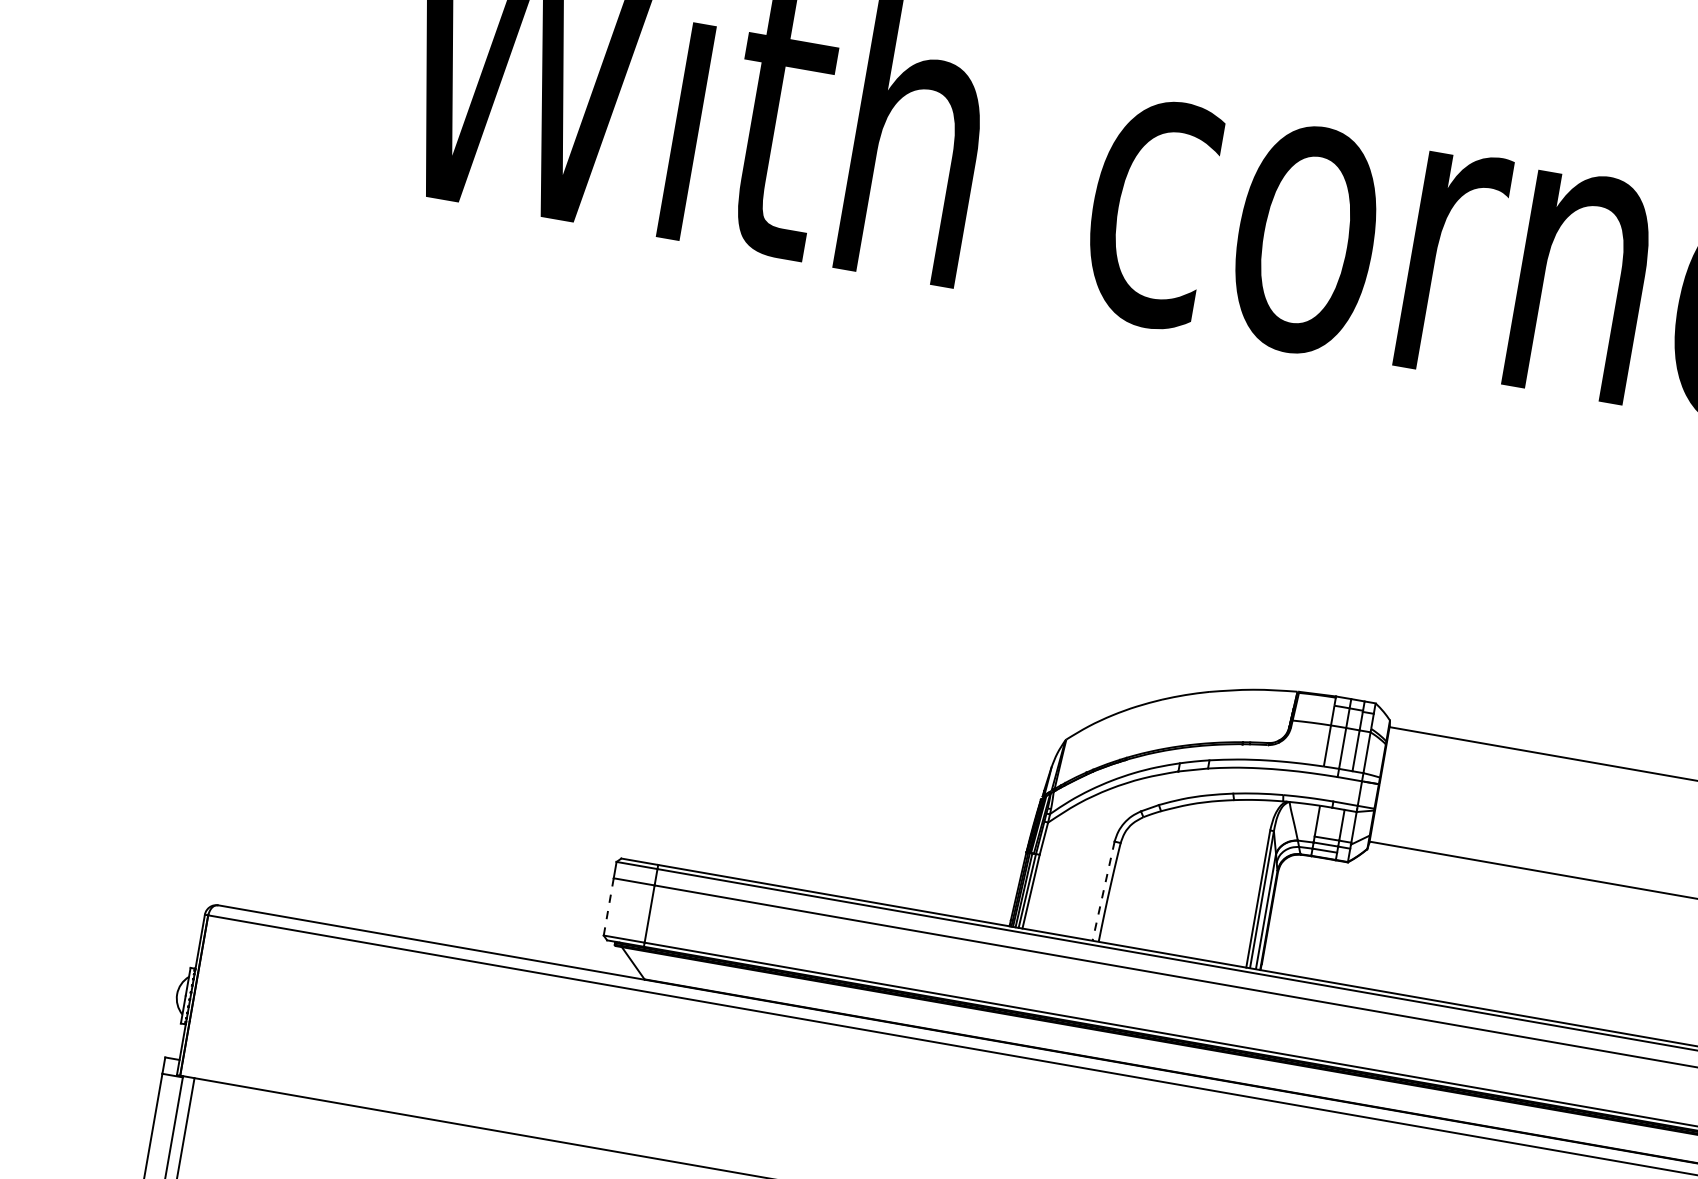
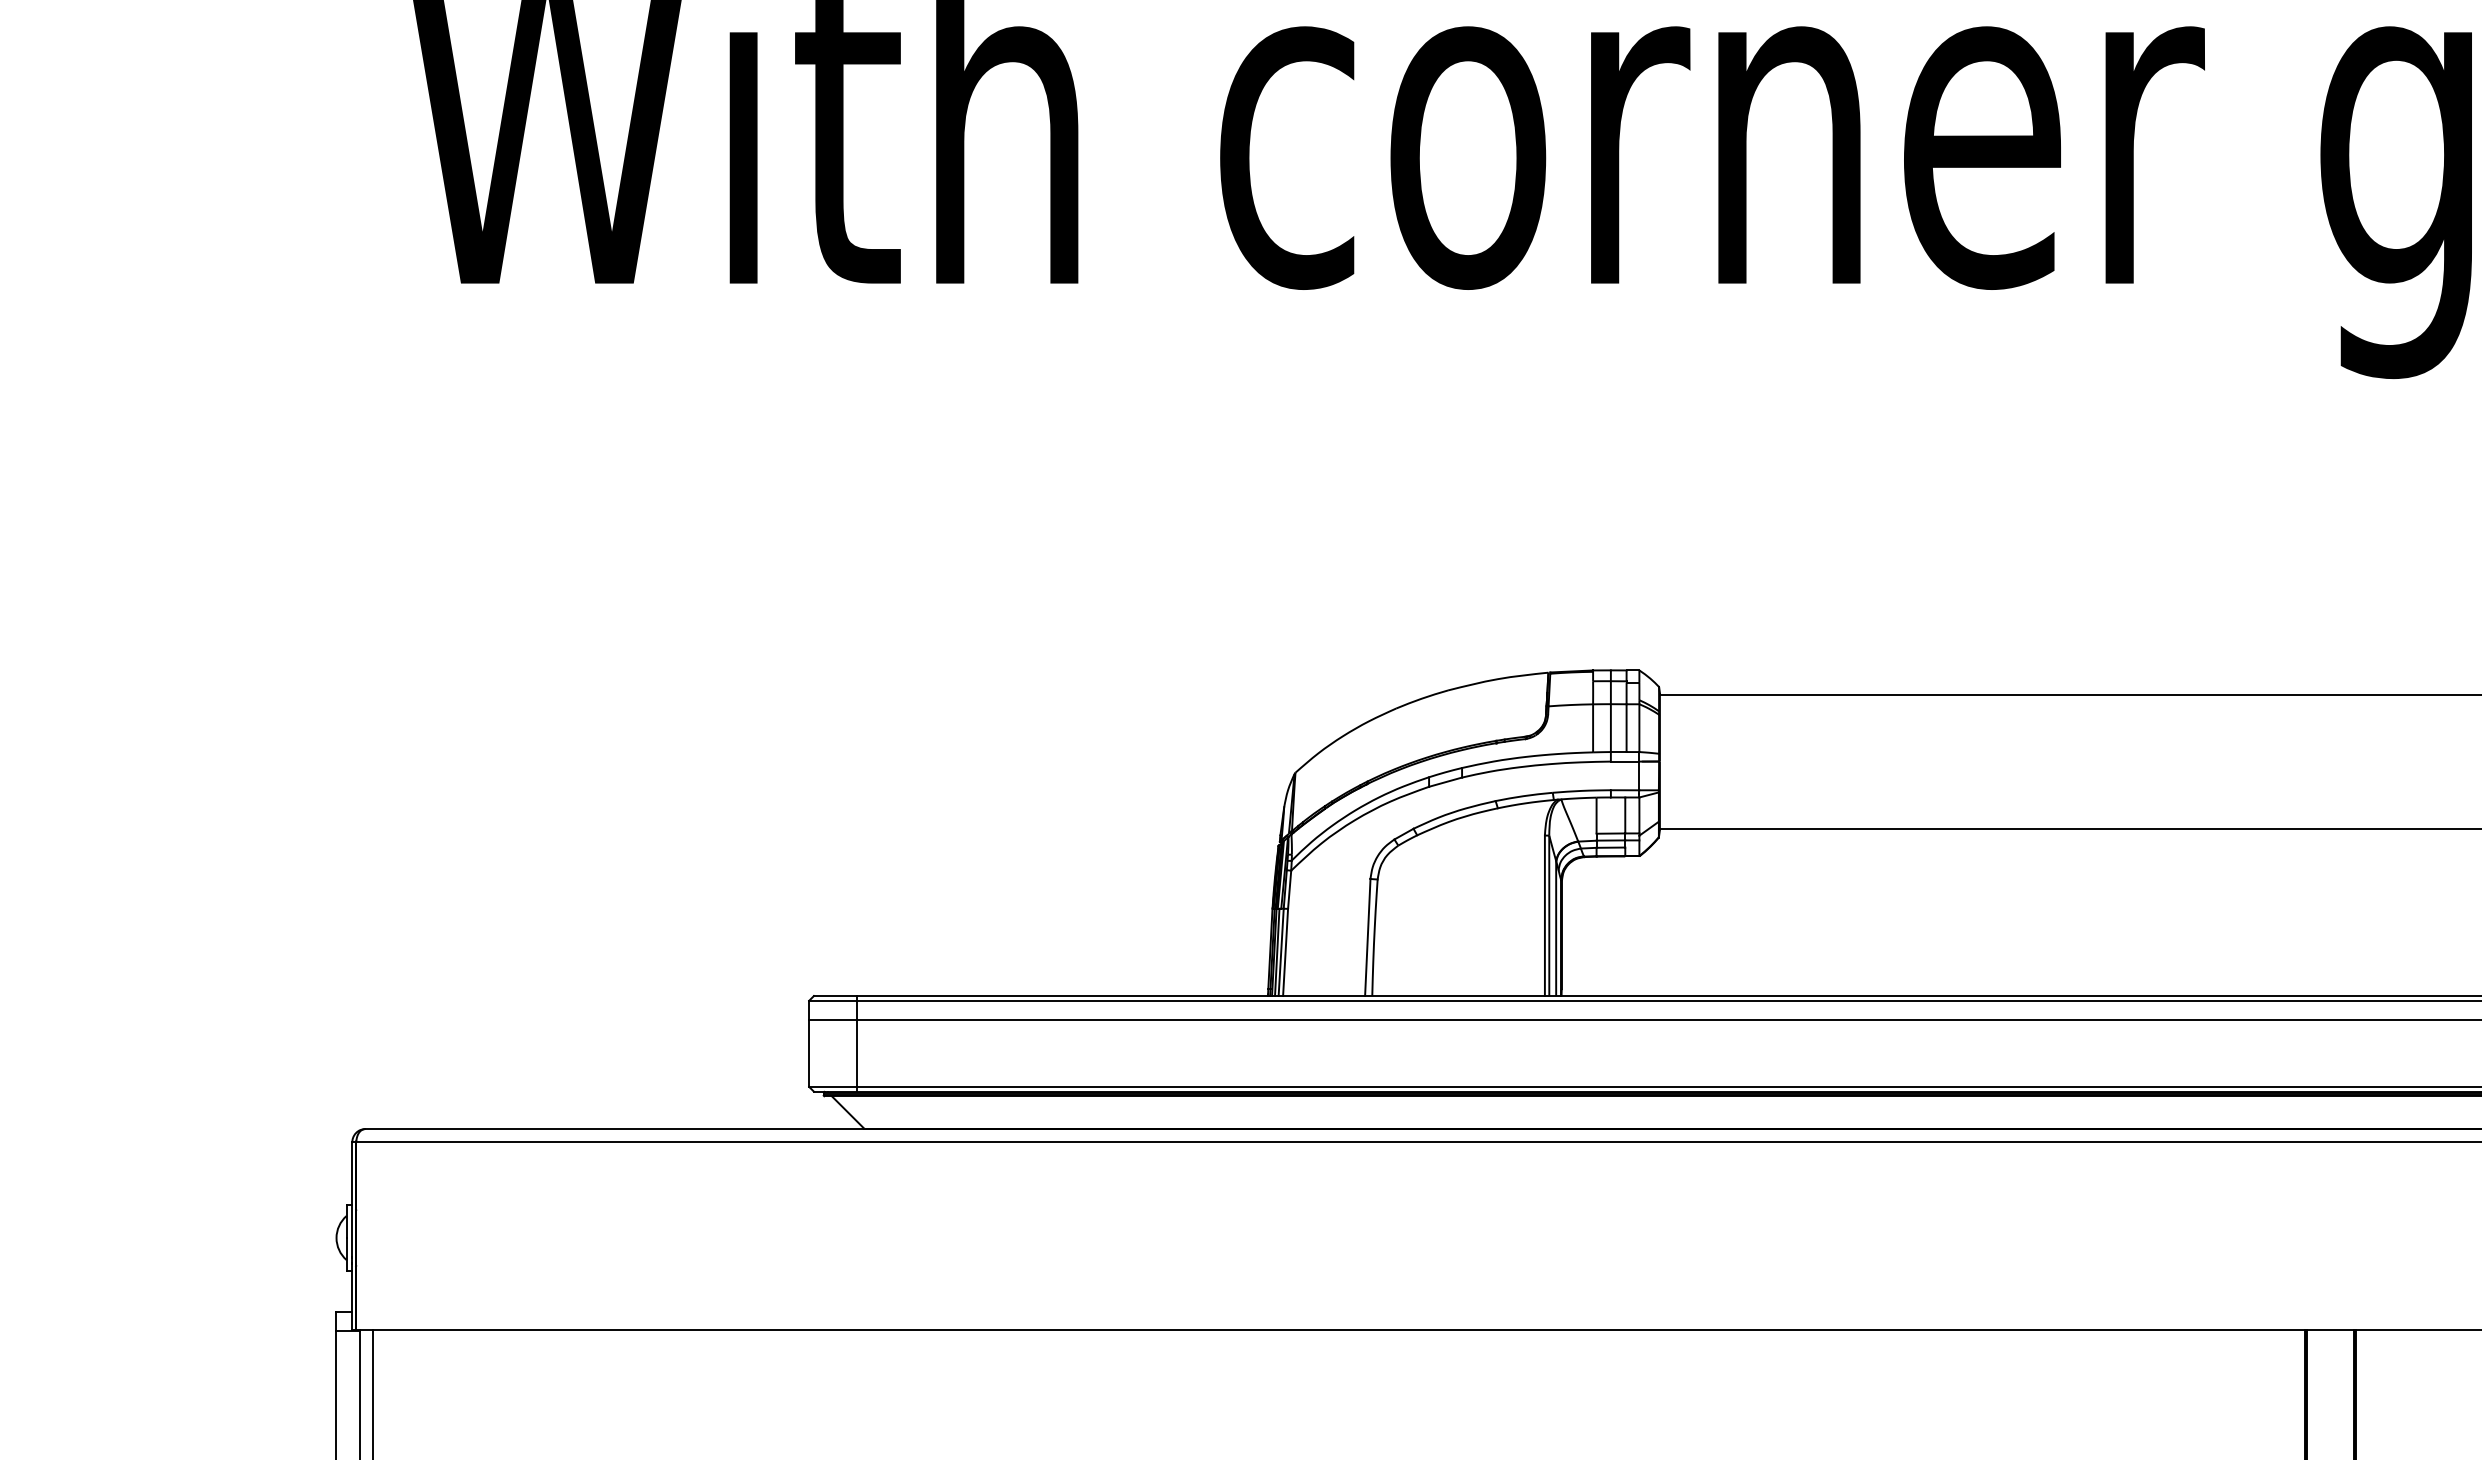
line: (1103, 891) -> (1367, 937), dashed -> solid
line: (609, 906) -> (809, 1052), dashed -> solid

